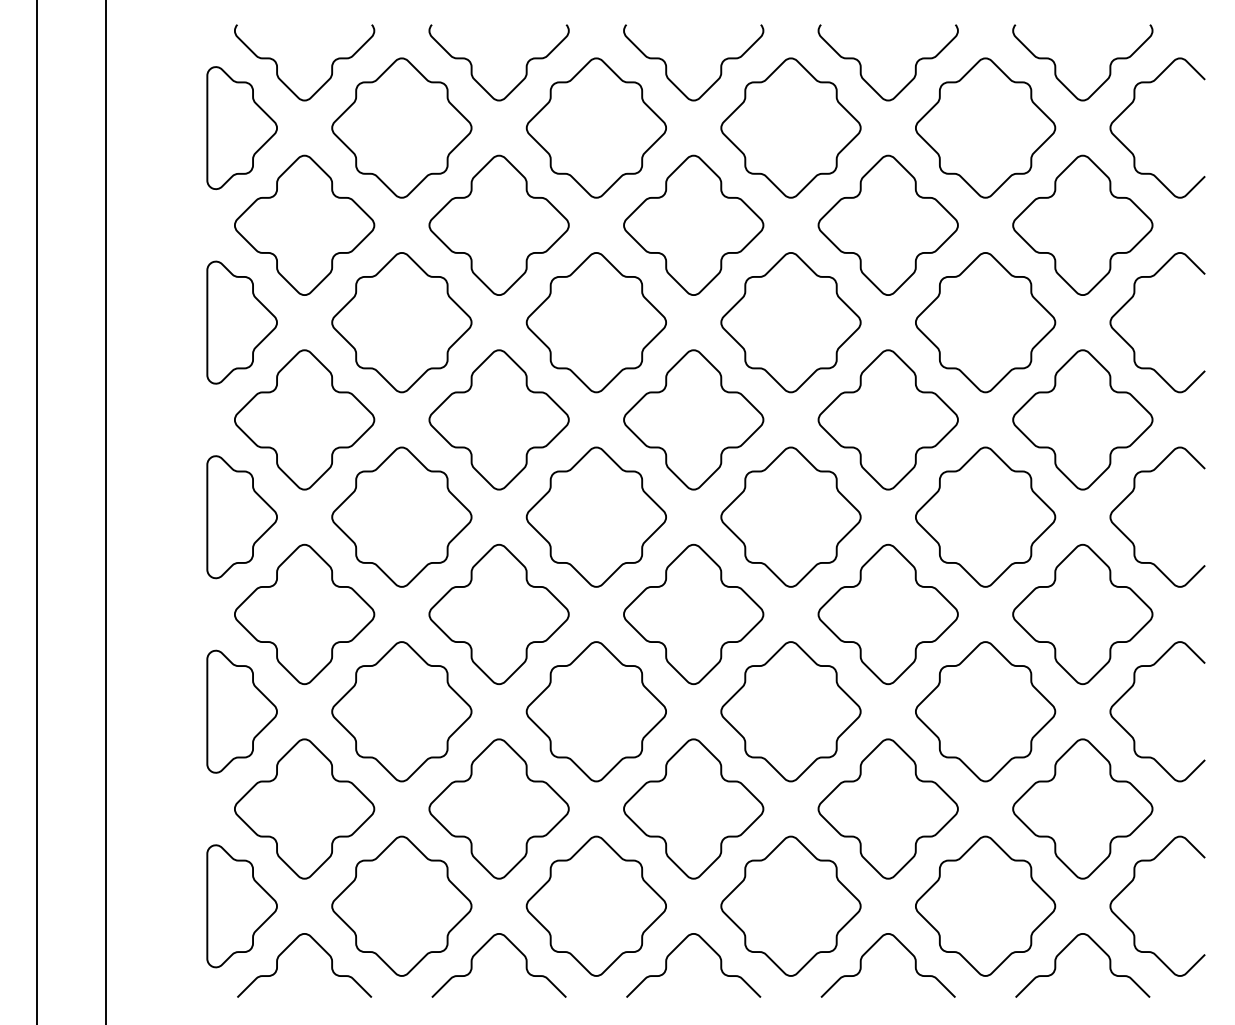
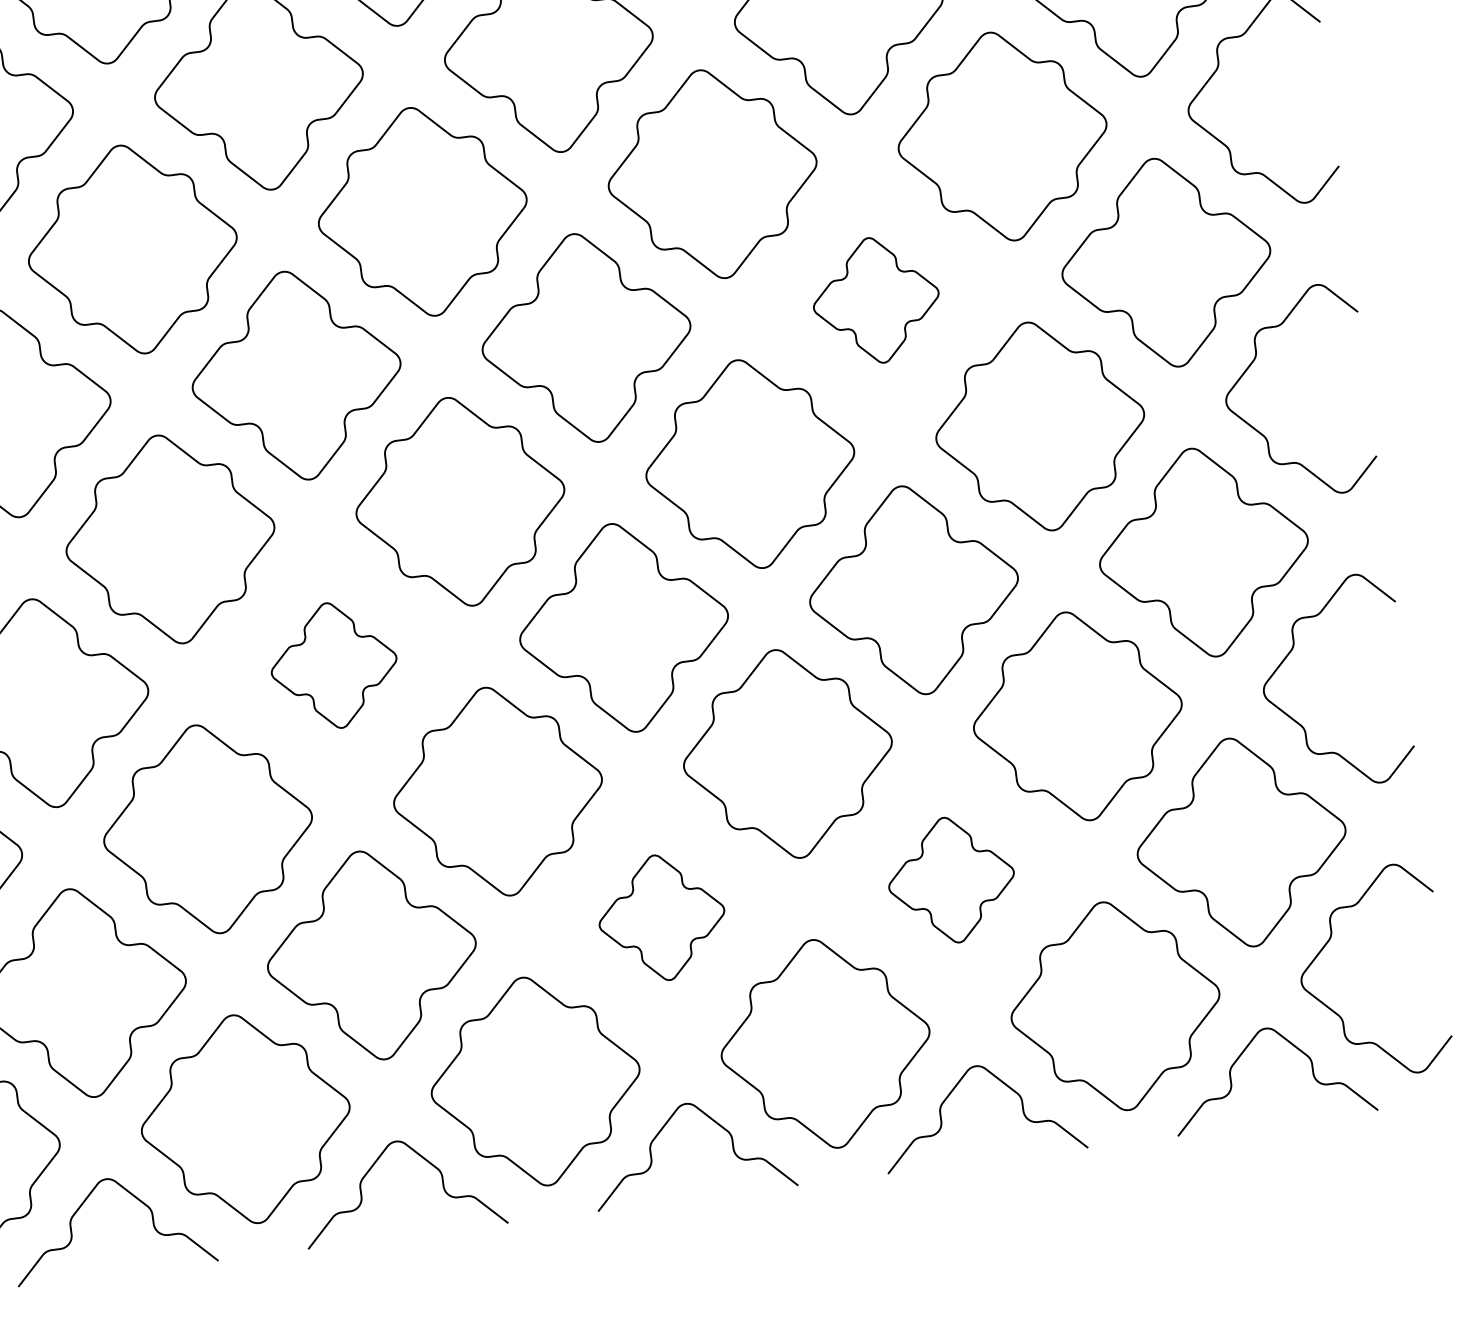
part: (887, 419) -> (875, 299), size x0.6
part: (498, 614) -> (333, 665), size x0.6
part: (693, 808) -> (661, 917), size x0.6
part: (887, 808) -> (950, 879), size x0.6

